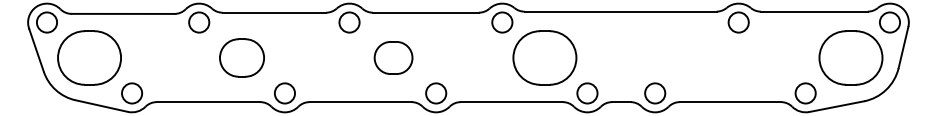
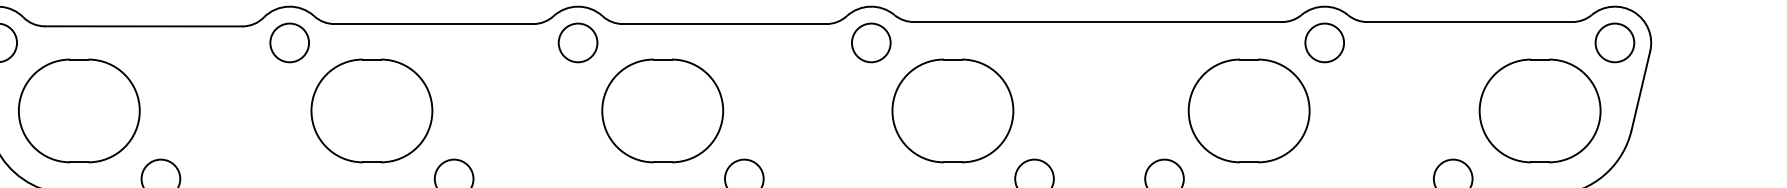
part: (241, 57) -> (370, 110), size x1.43
part: (393, 57) -> (662, 110), size x1.67
part: (698, 57) -> (1247, 110), added

